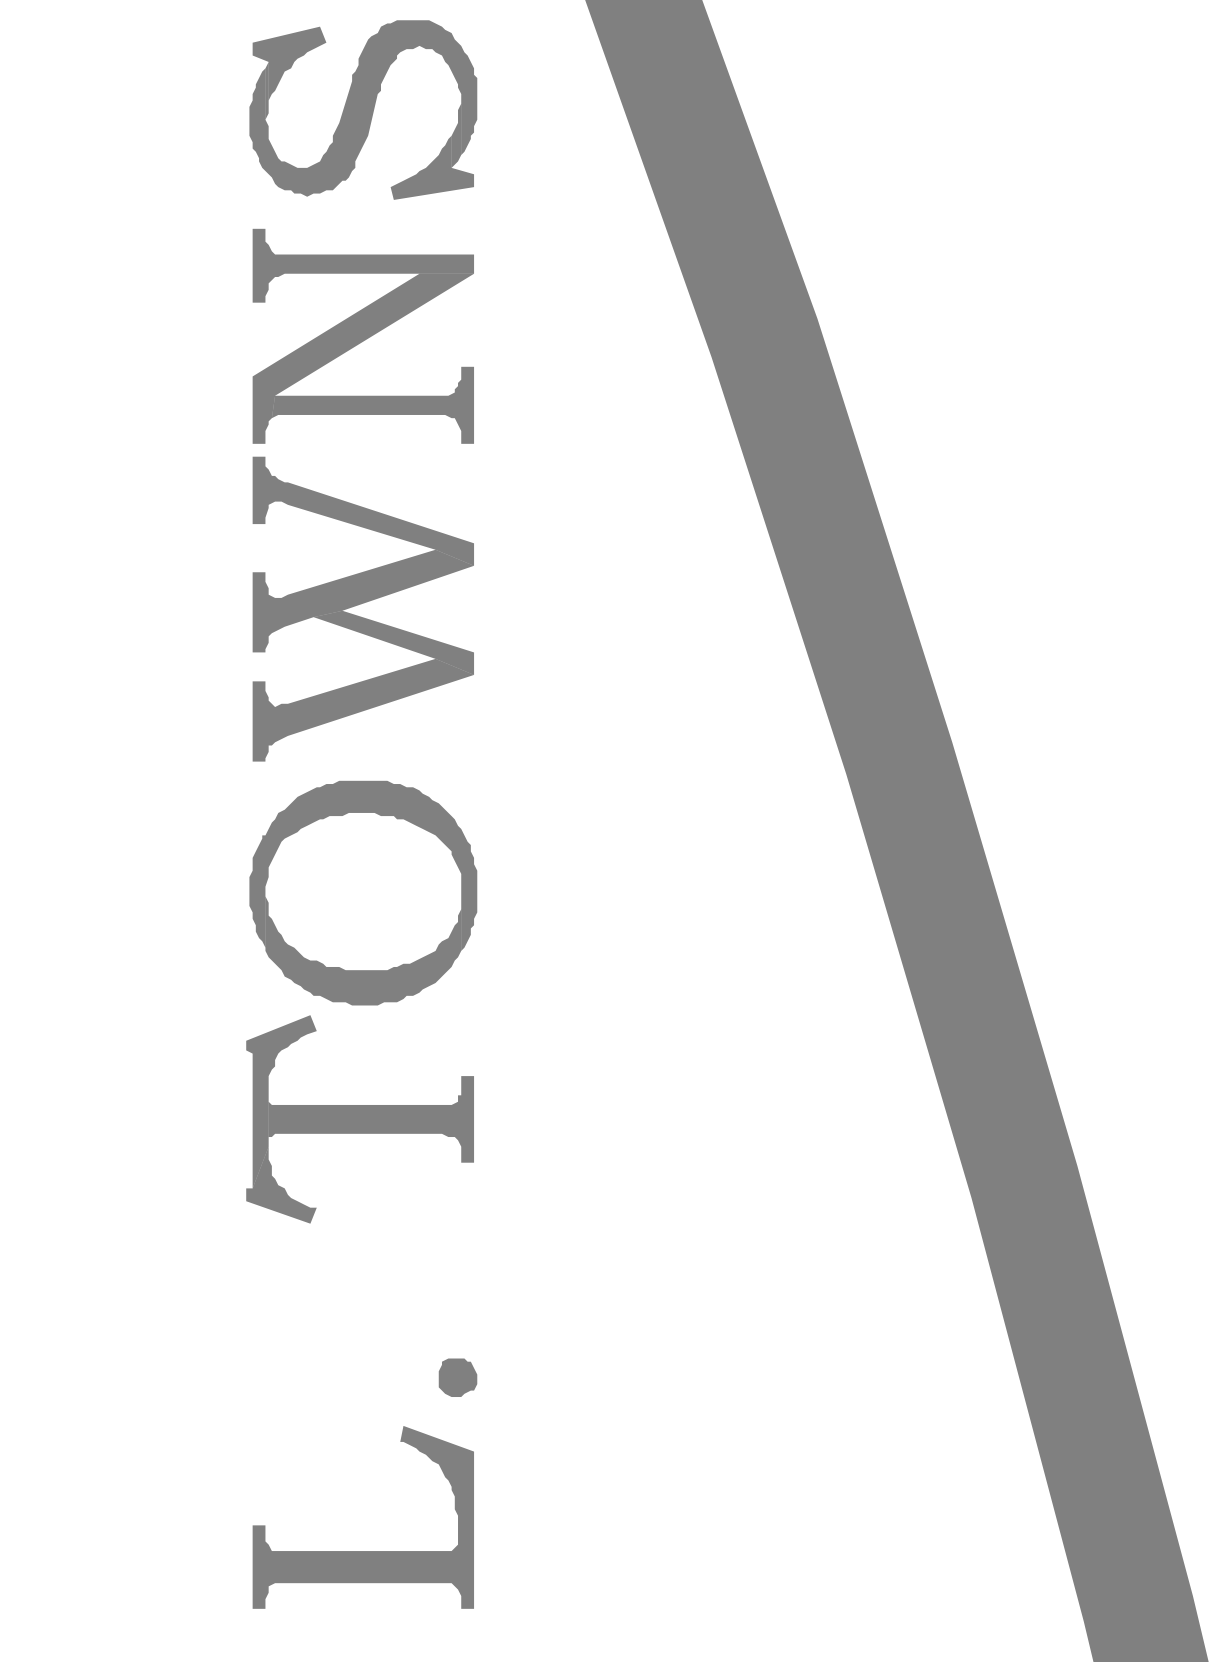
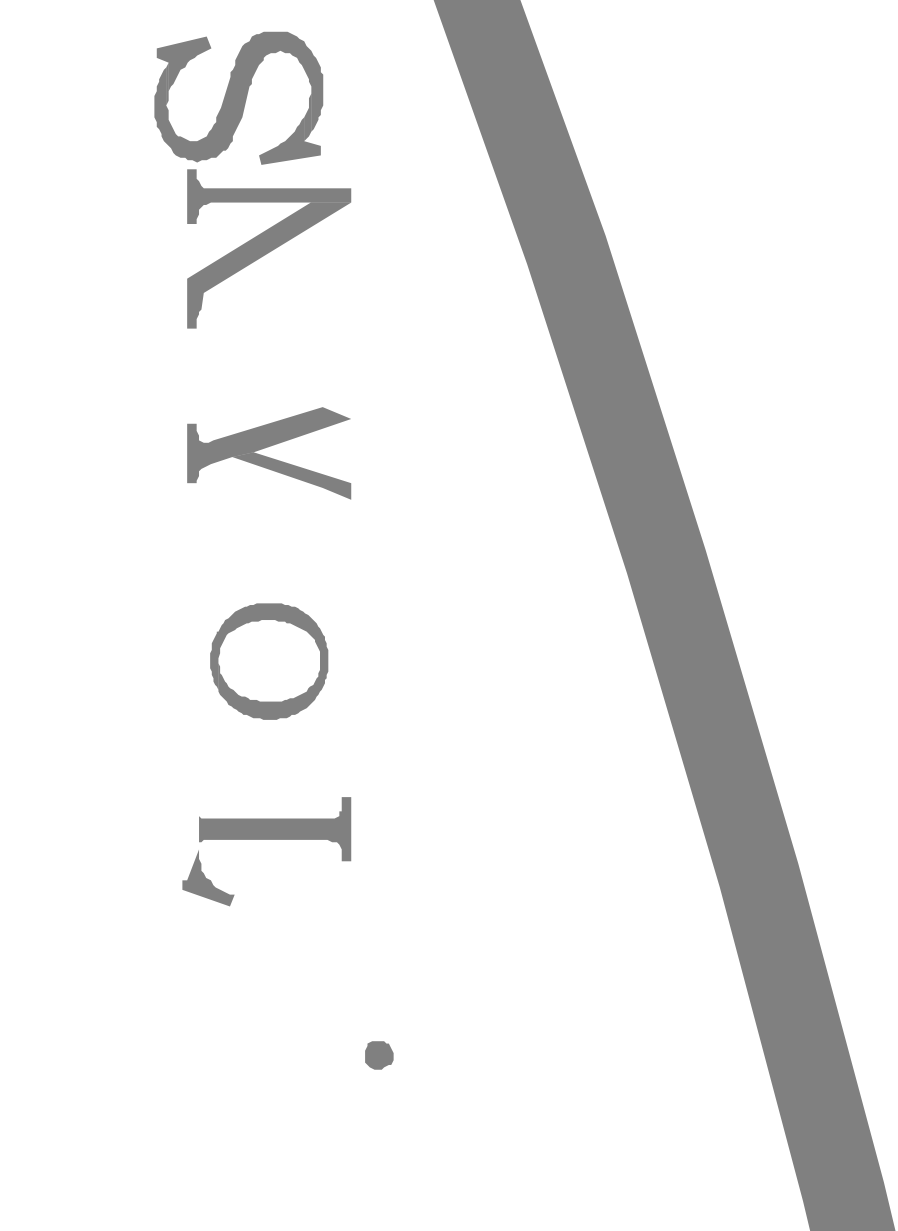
part: (363, 109) -> (238, 97), moved
fill: (372, 404) -> (275, 299), removed
fill: (363, 510) -> (269, 378), removed
fill: (363, 709) -> (269, 525), removed
part: (363, 893) -> (269, 661), size x0.7
fill: (281, 1101) -> (208, 815), removed
part: (458, 1377) -> (379, 1055), moved
part: (362, 1551) -> (268, 1149), removed

